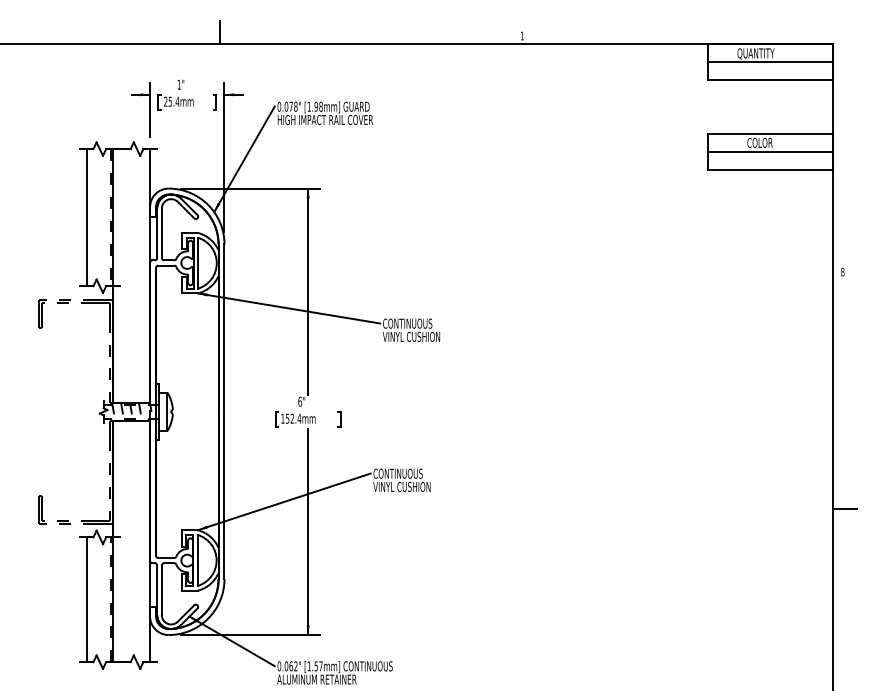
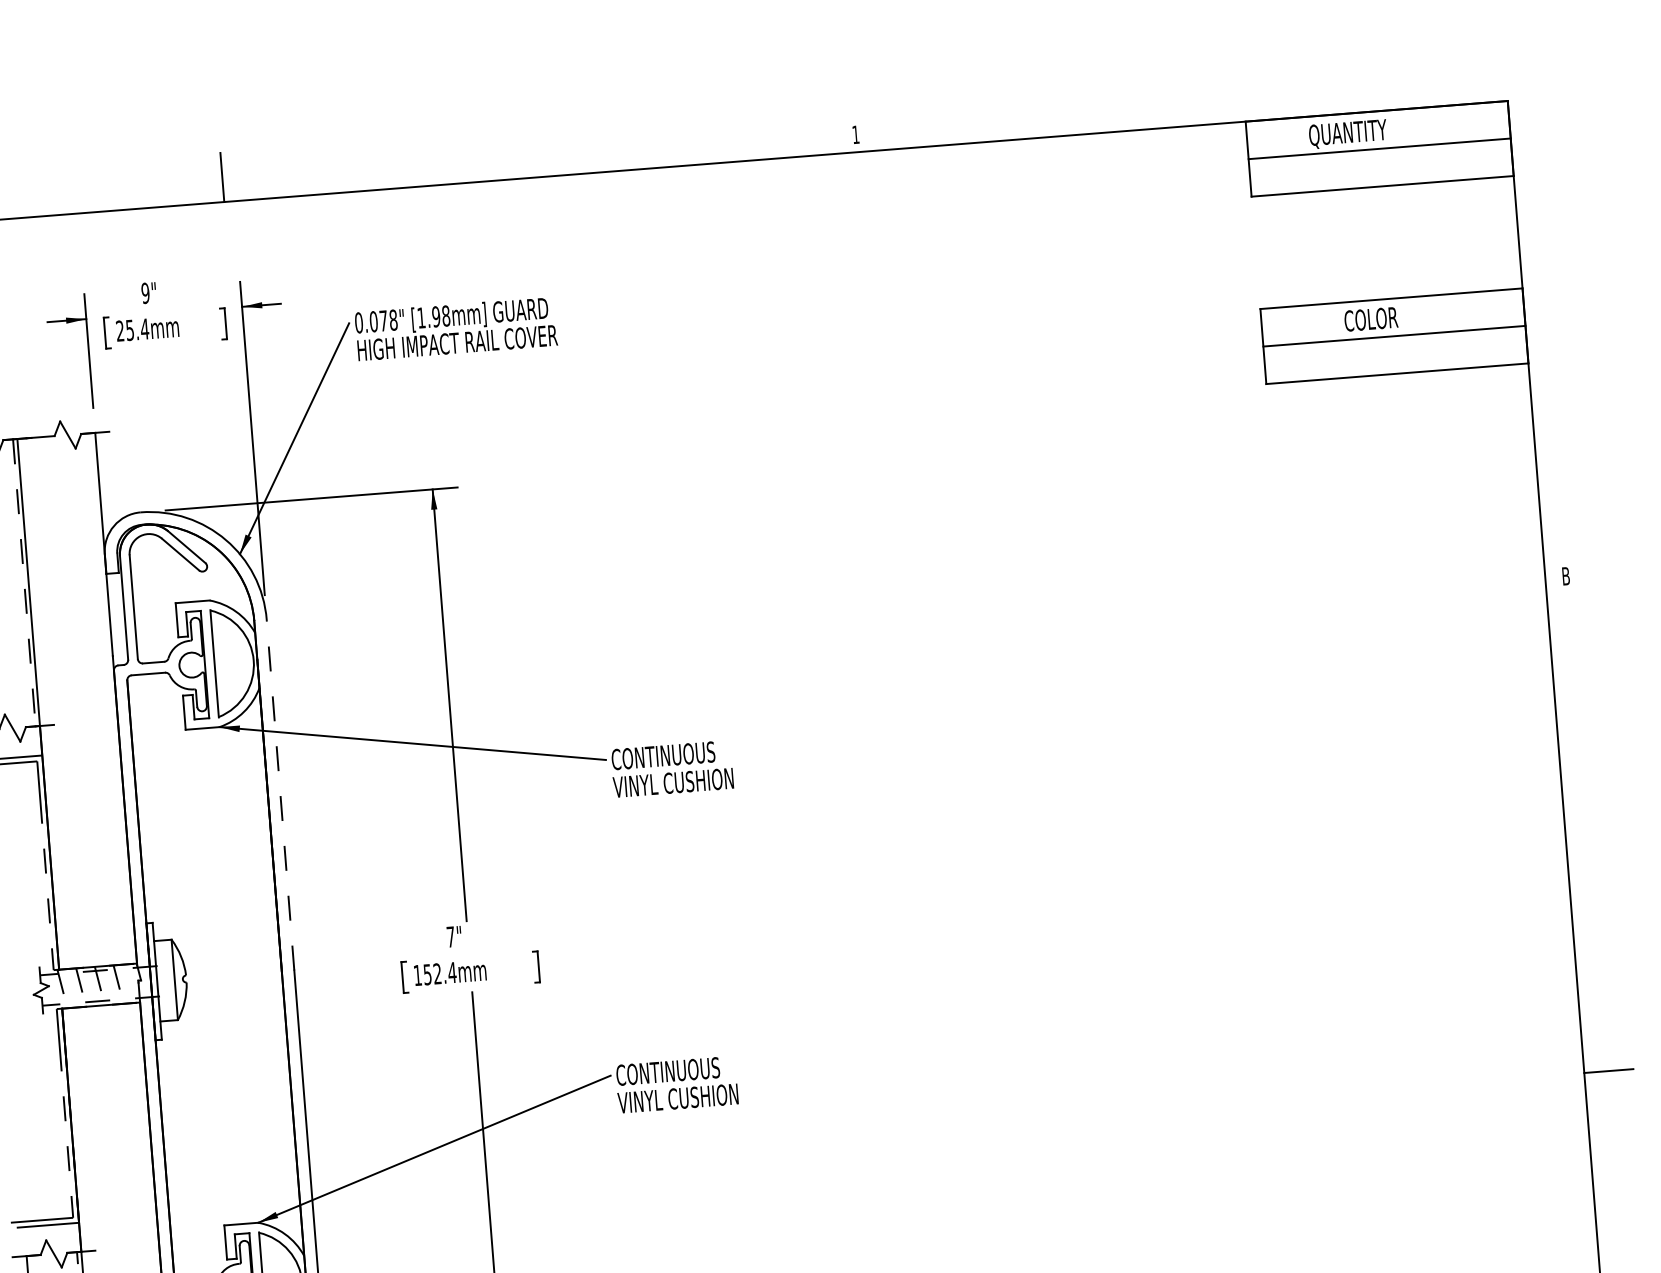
text: (178, 84) -> (144, 292), 1" -> 9"
line: (224, 328) -> (280, 796), solid -> dashed
text: (299, 401) -> (449, 936), 6" -> 7"

